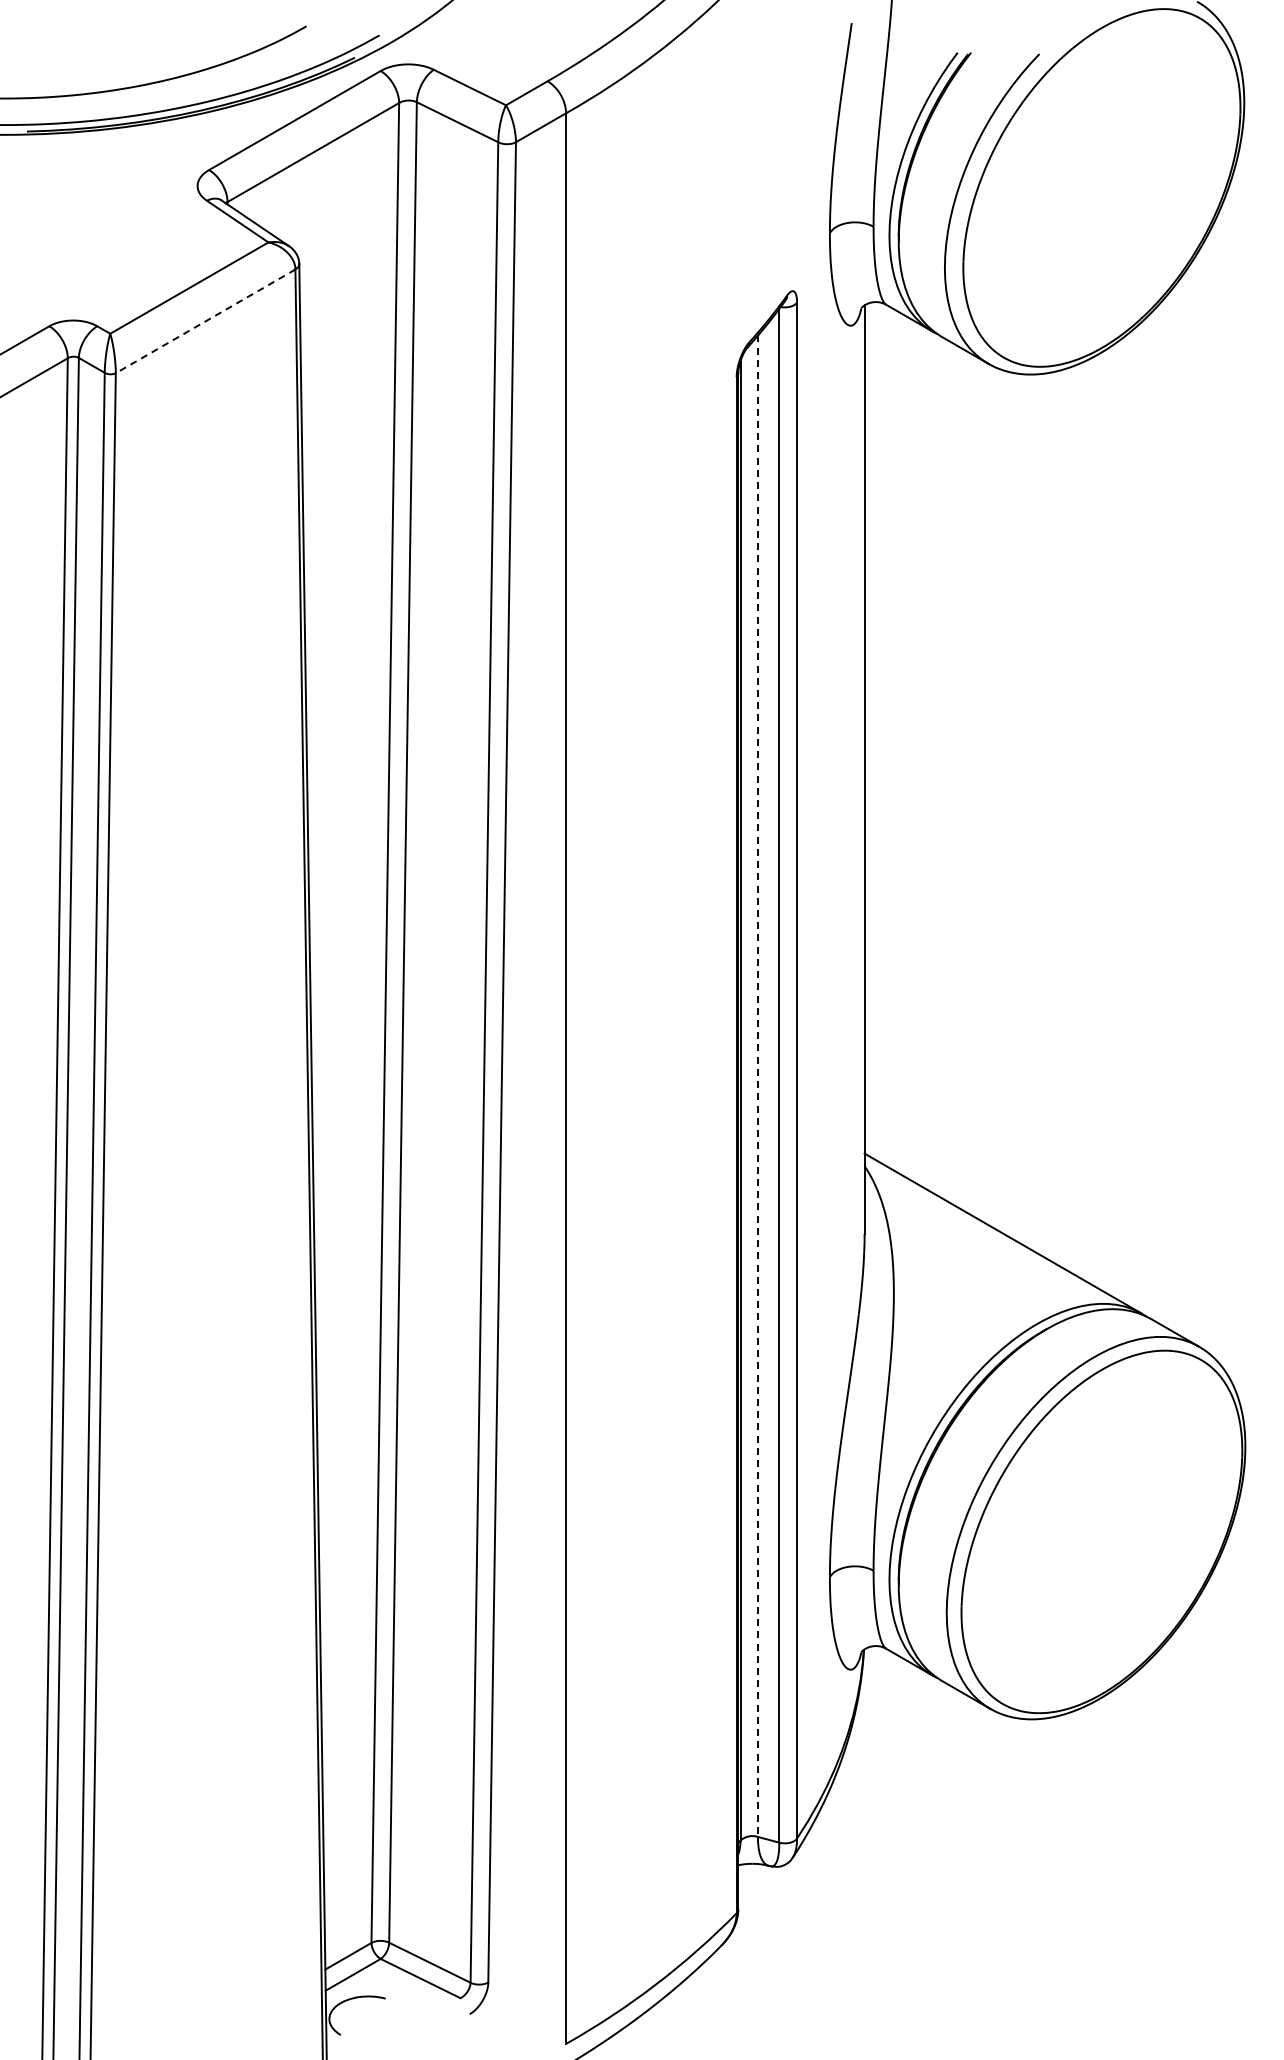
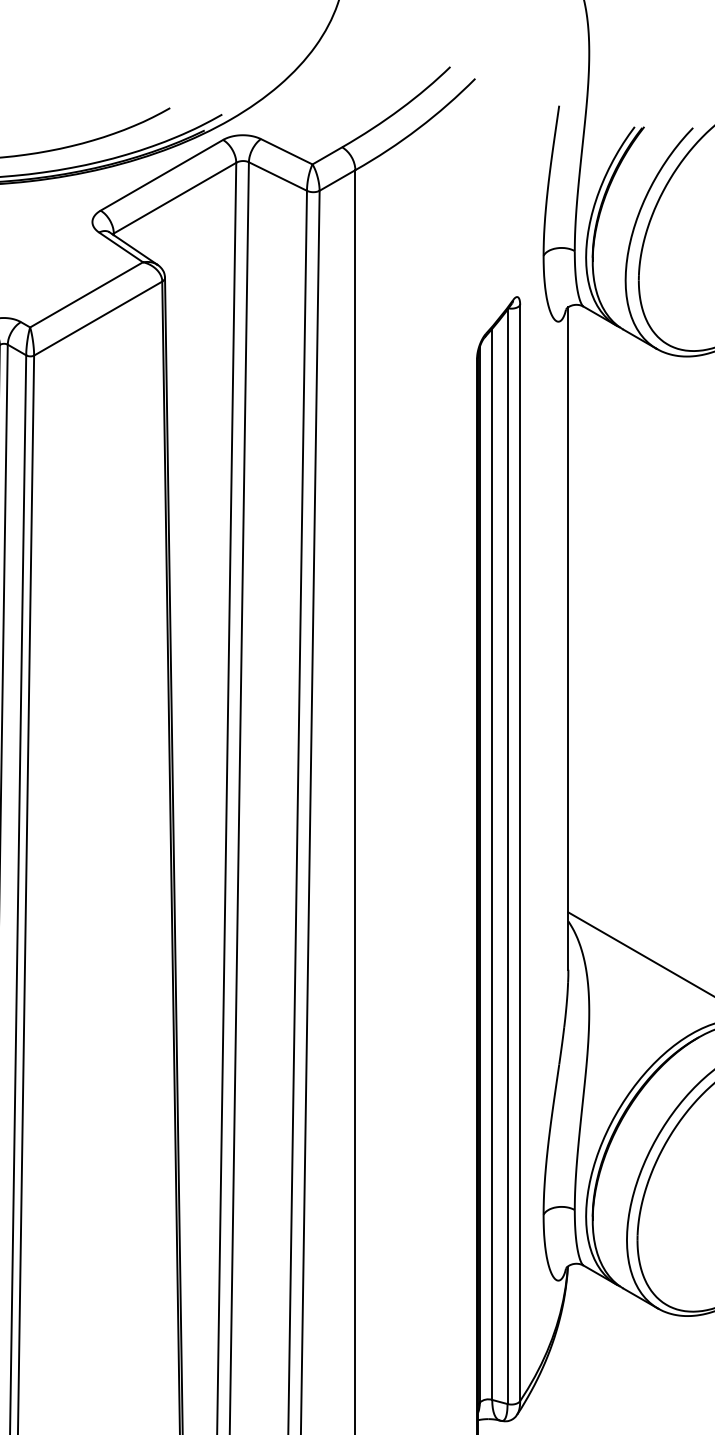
line: (205, 321) -> (98, 318), dashed -> solid
line: (757, 1086) -> (491, 864), dashed -> solid

